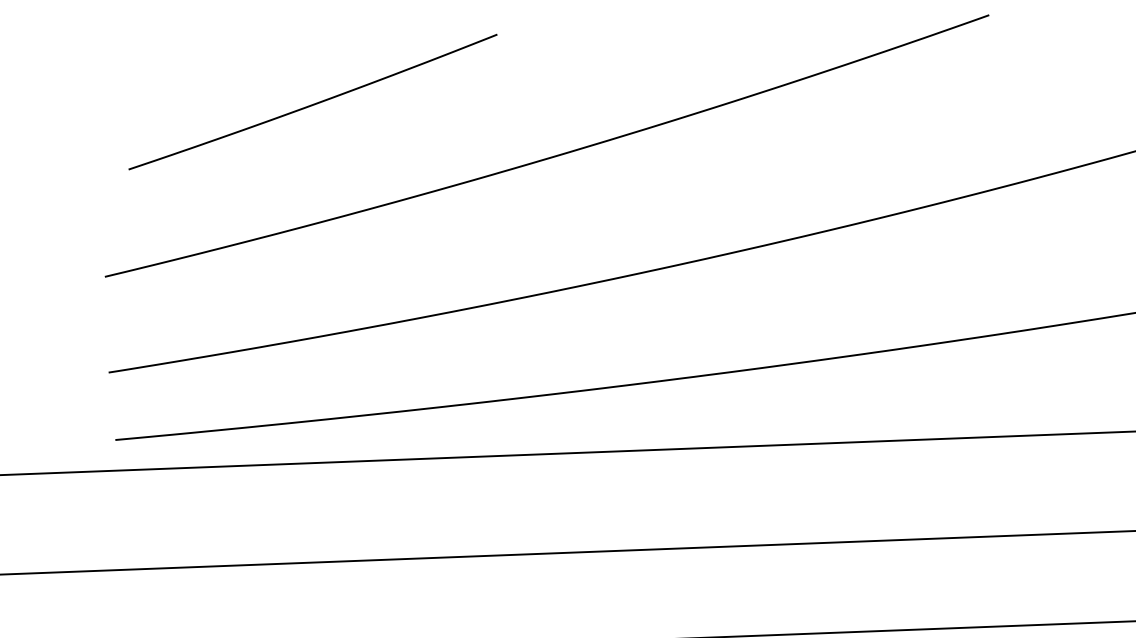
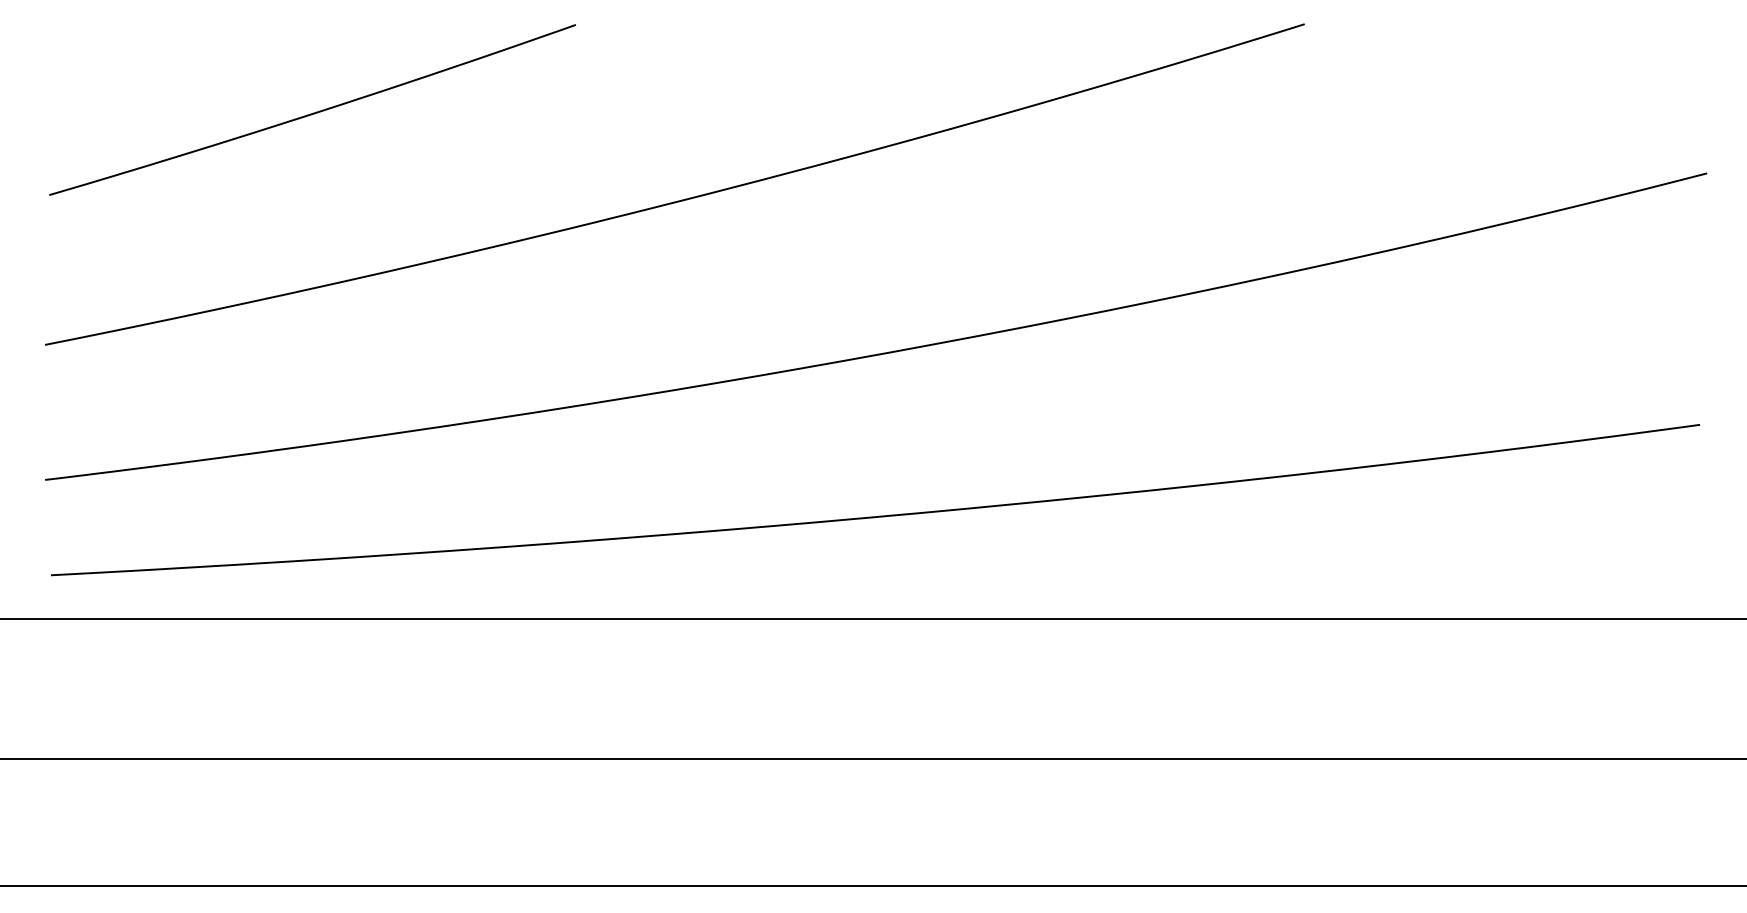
curve: (313, 103) -> (313, 112), moved

